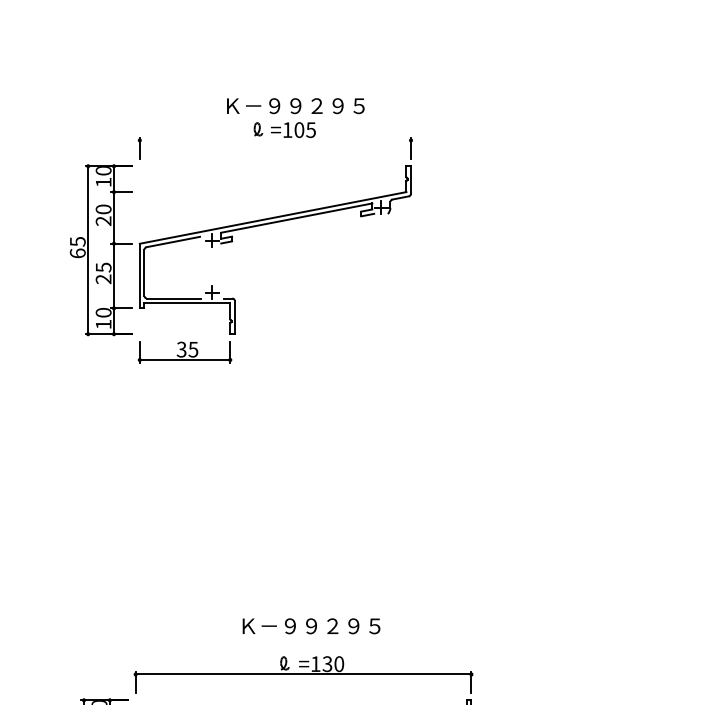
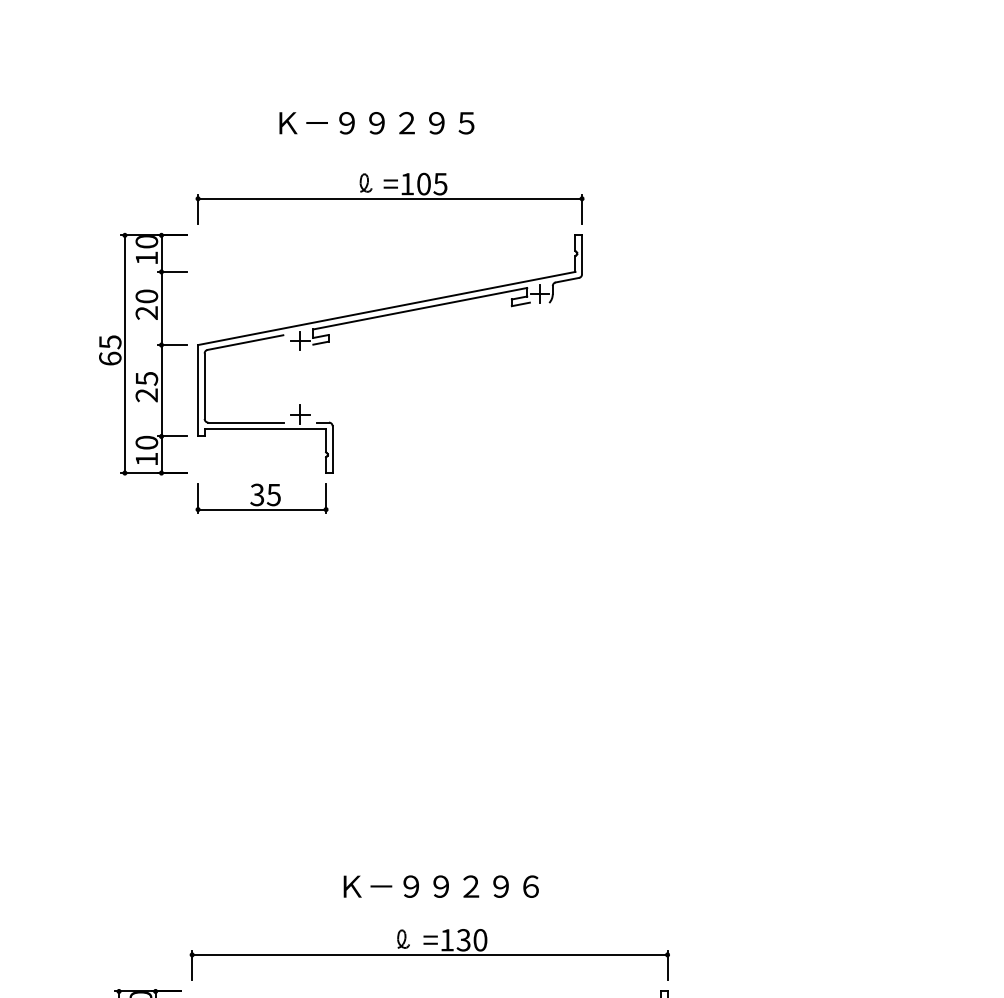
text: (295, 106) -> (376, 123), moved
line: (275, 140) -> (390, 198), added
text: (374, 626) -> (530, 886), Ｋ－９９２９５ -> Ｋ－９９２９６

